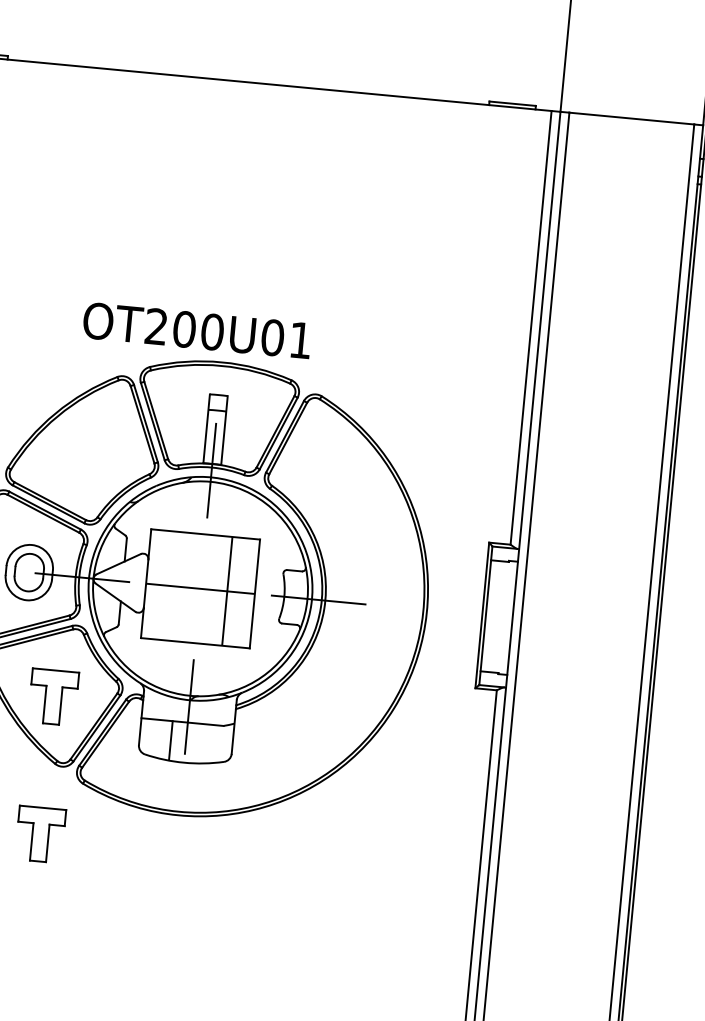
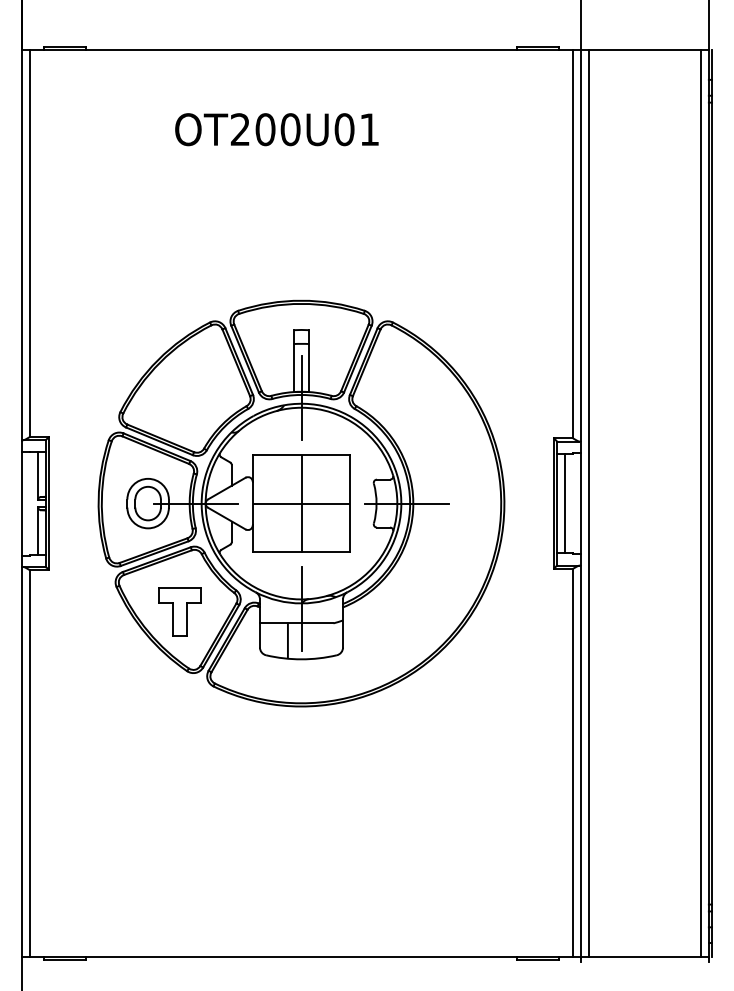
text: (196, 330) -> (276, 129), moved
line: (227, 591) -> (301, 503), moved
line: (495, 616) -> (565, 503), added
part: (39, 833) -> (179, 734), removed

